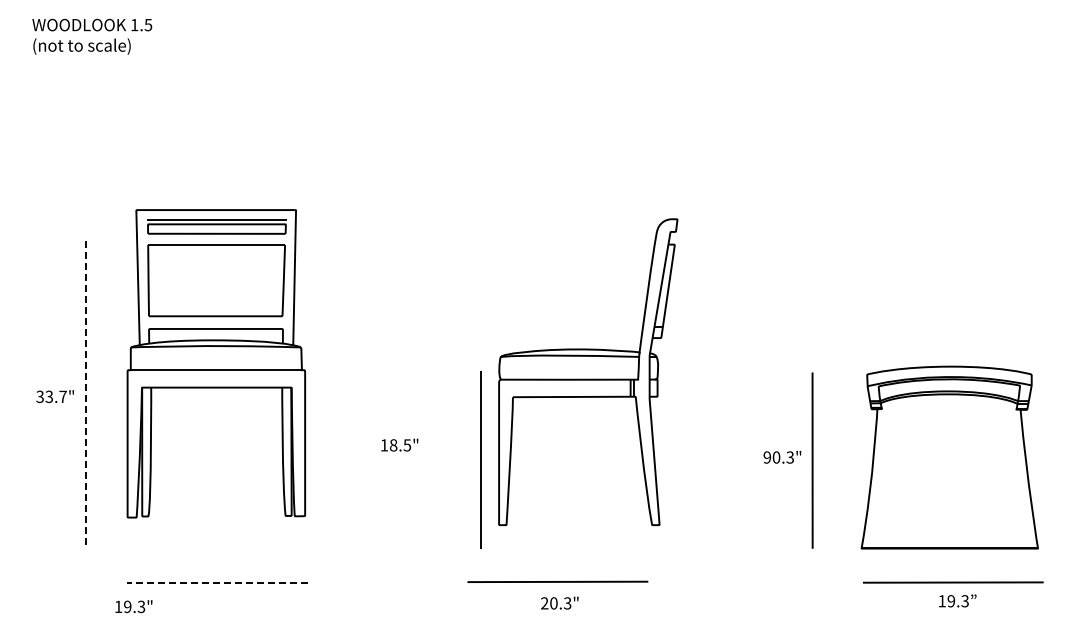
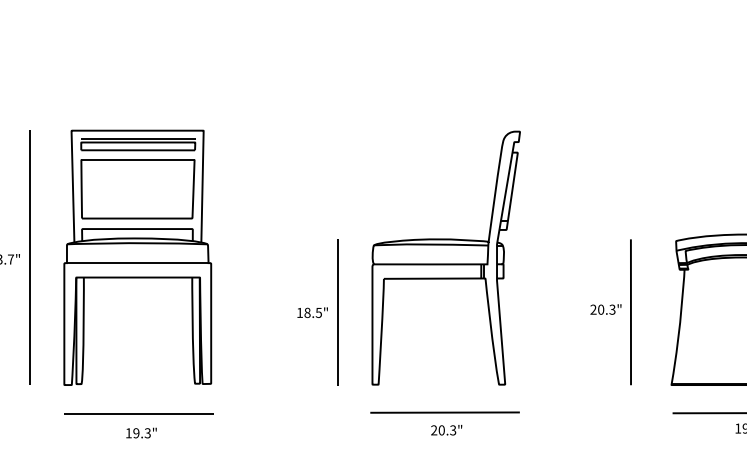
part: (215, 363) -> (137, 257), moved
part: (588, 371) -> (446, 257), moved
line: (86, 395) -> (30, 258), dashed -> solid
text: (399, 444) -> (312, 312), moved
text: (767, 457) -> (593, 309), 90.3" -> 20.3"
line: (480, 459) -> (337, 312), moved
line: (217, 583) -> (138, 413), dashed -> solid
part: (557, 594) -> (444, 423), moved
text: (133, 606) -> (141, 432), moved

